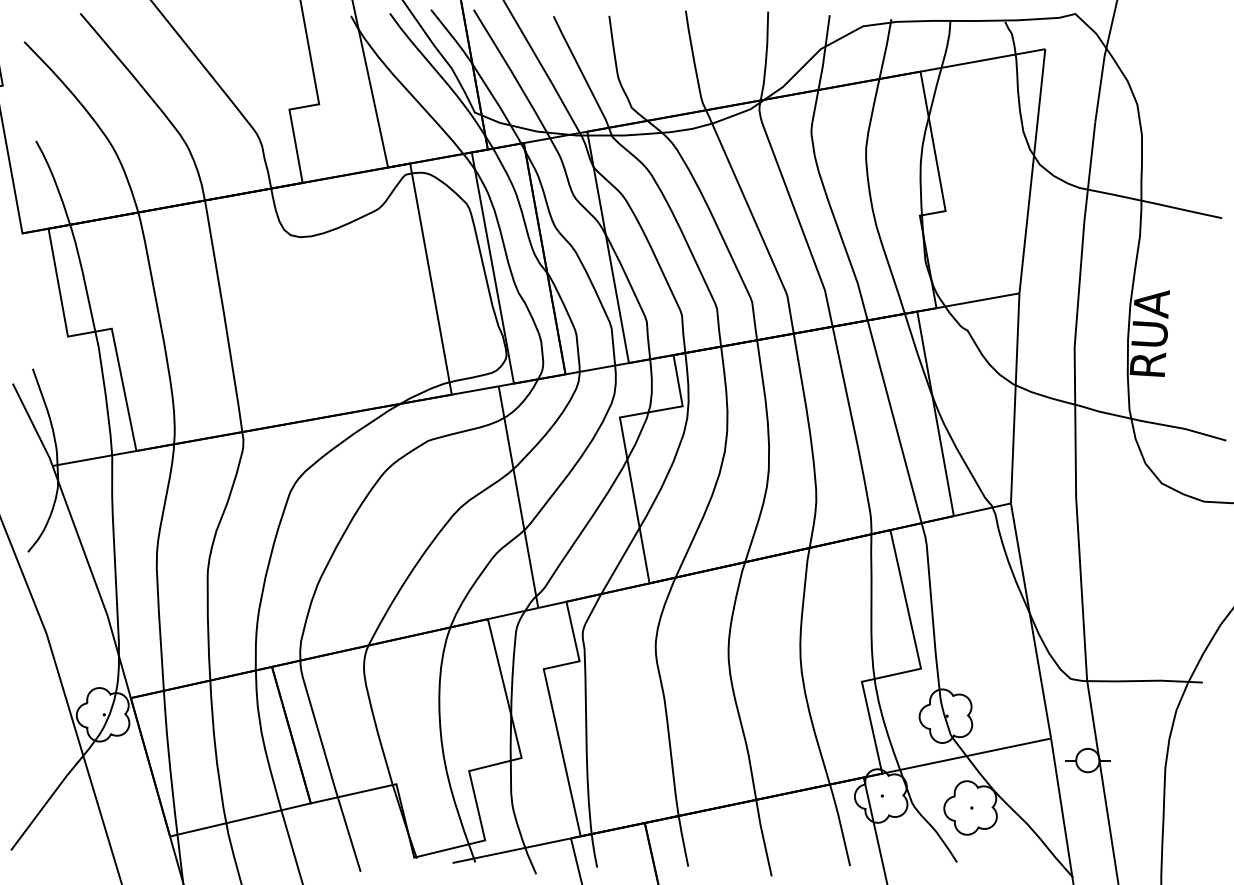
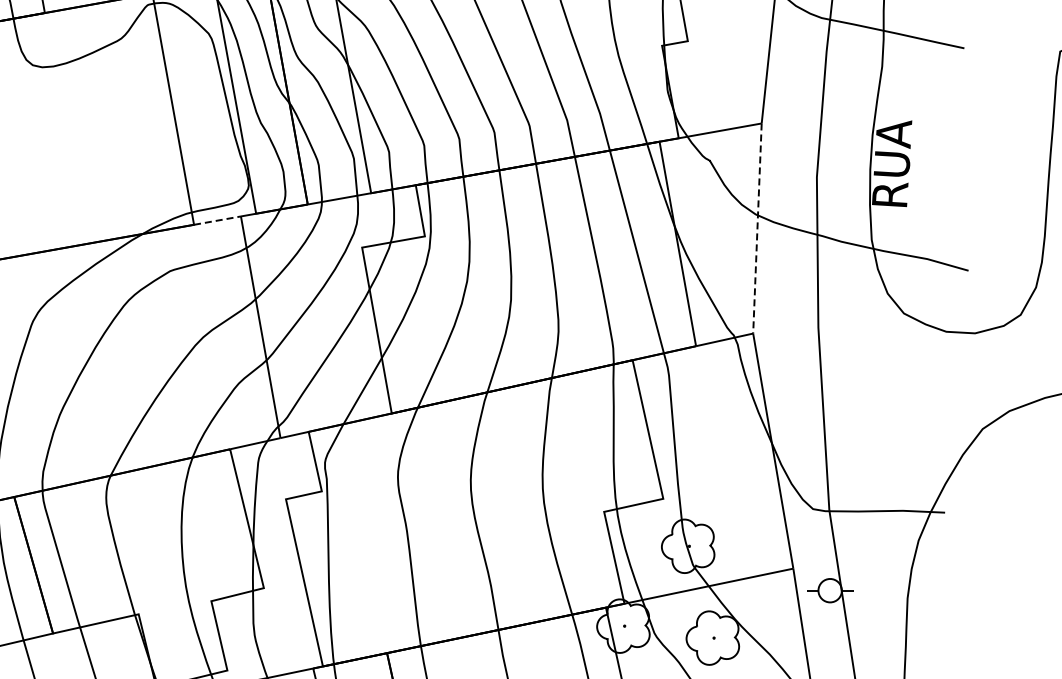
line: (475, 390) -> (217, 220), solid -> dashed
line: (1015, 398) -> (757, 228), solid -> dashed

